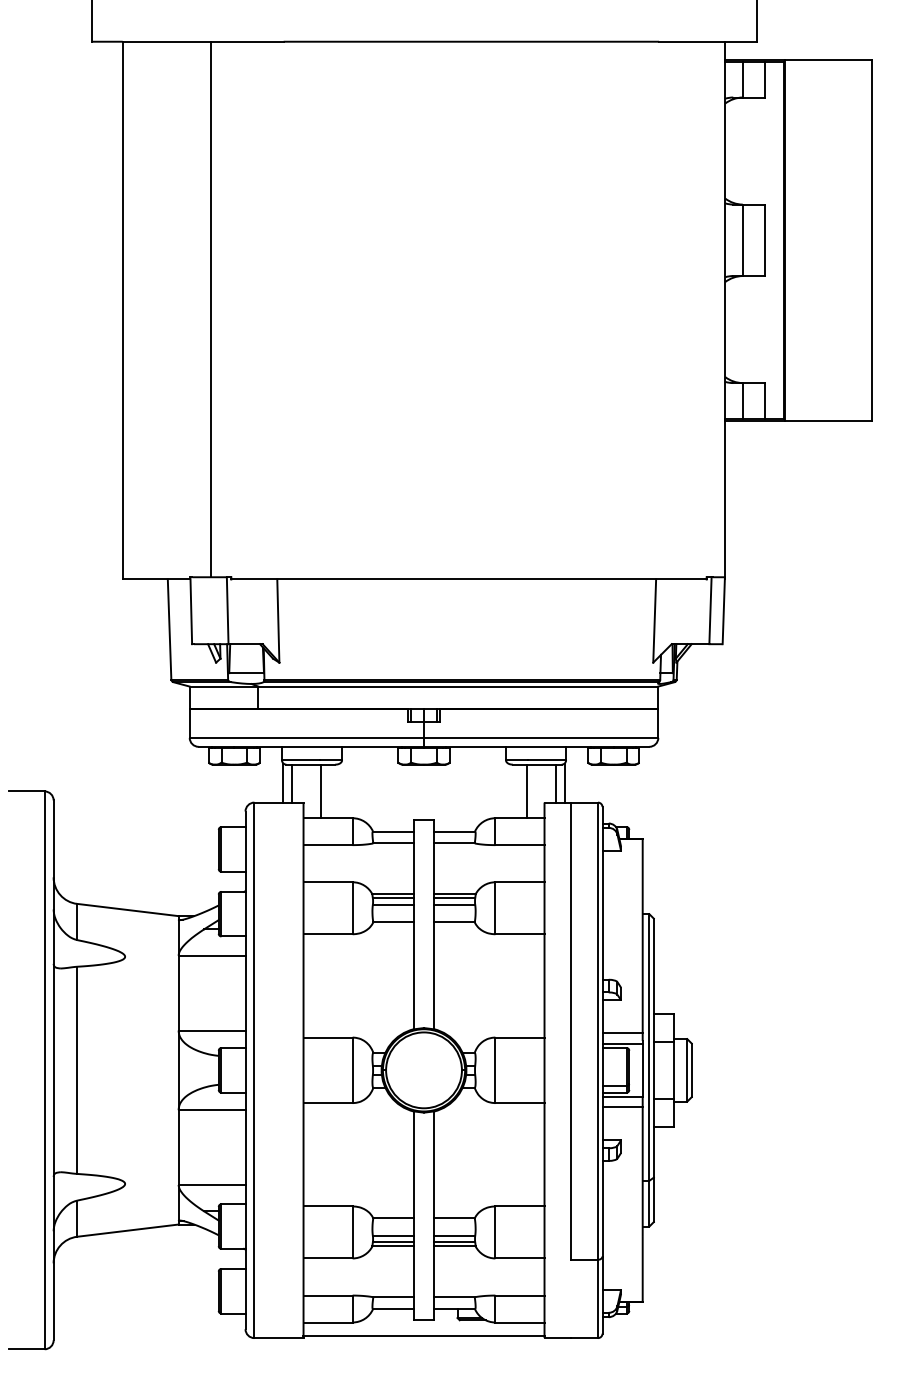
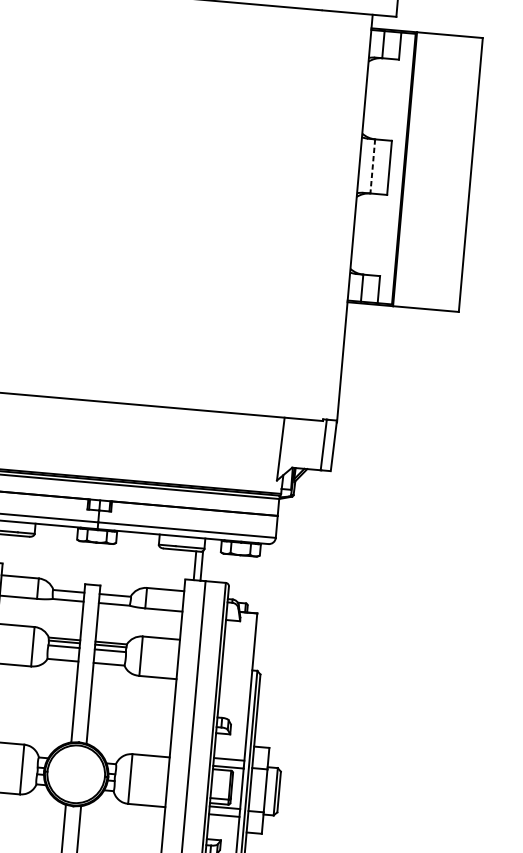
line: (742, 240) -> (372, 166), solid -> dashed
line: (321, 791) -> (17, 556), removed
line: (526, 791) -> (172, 569), removed

